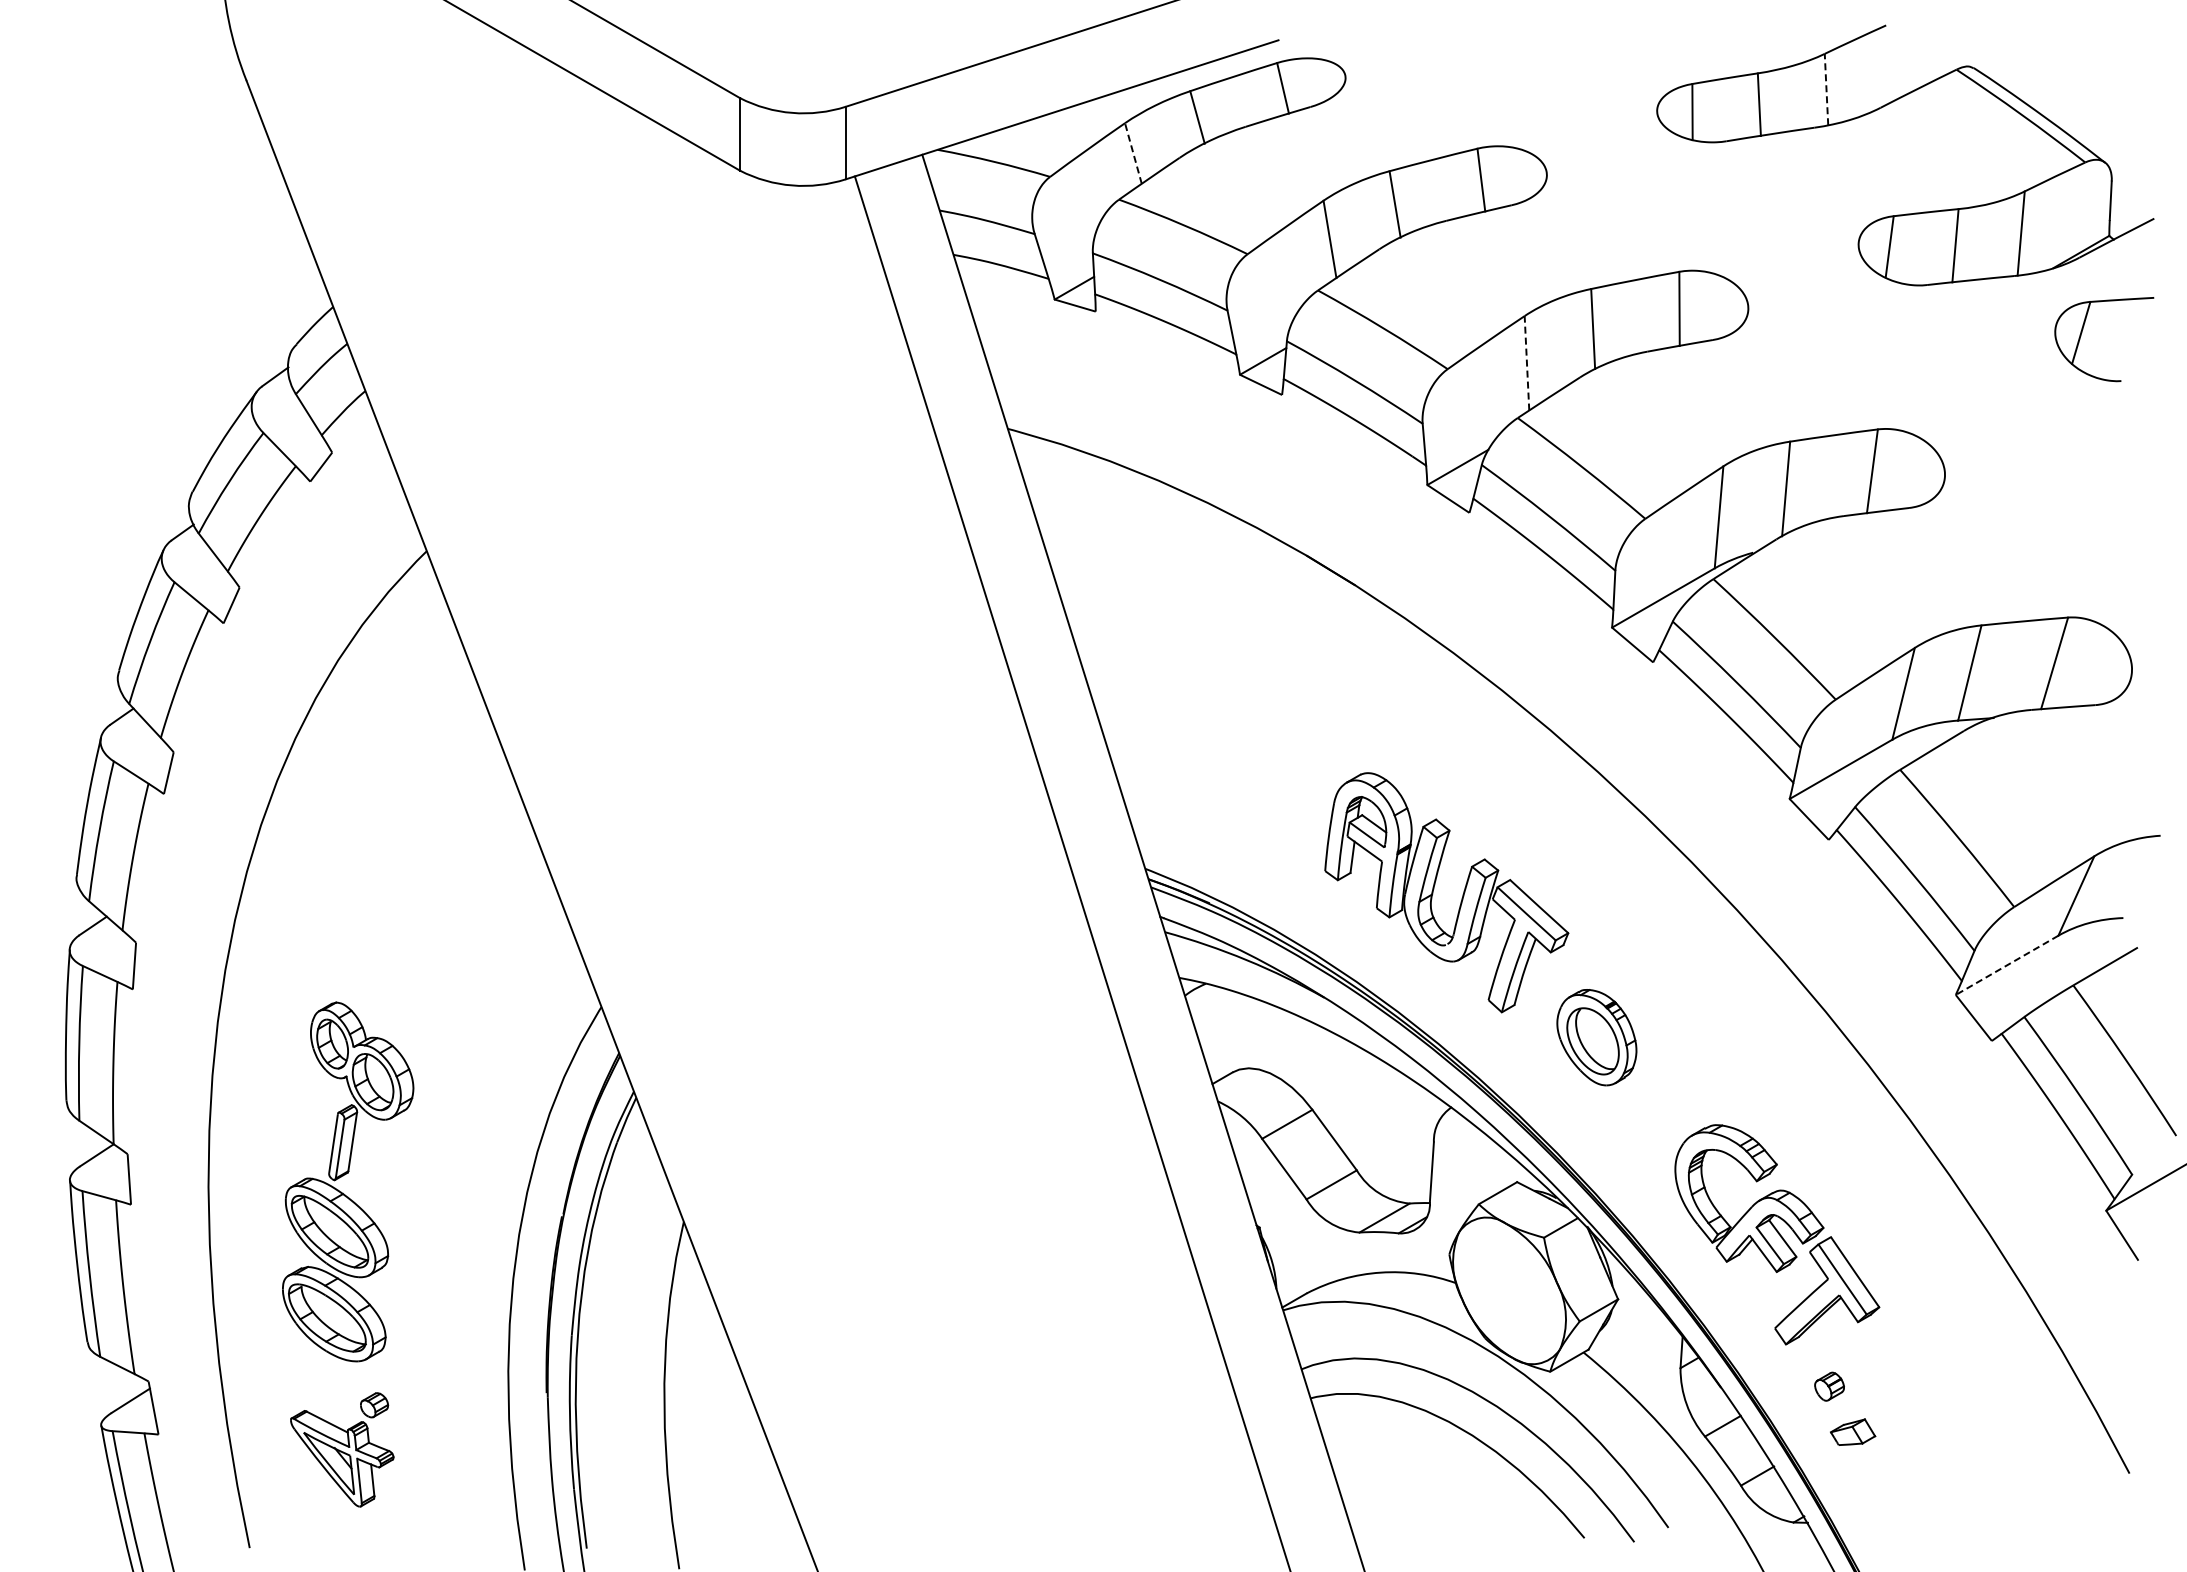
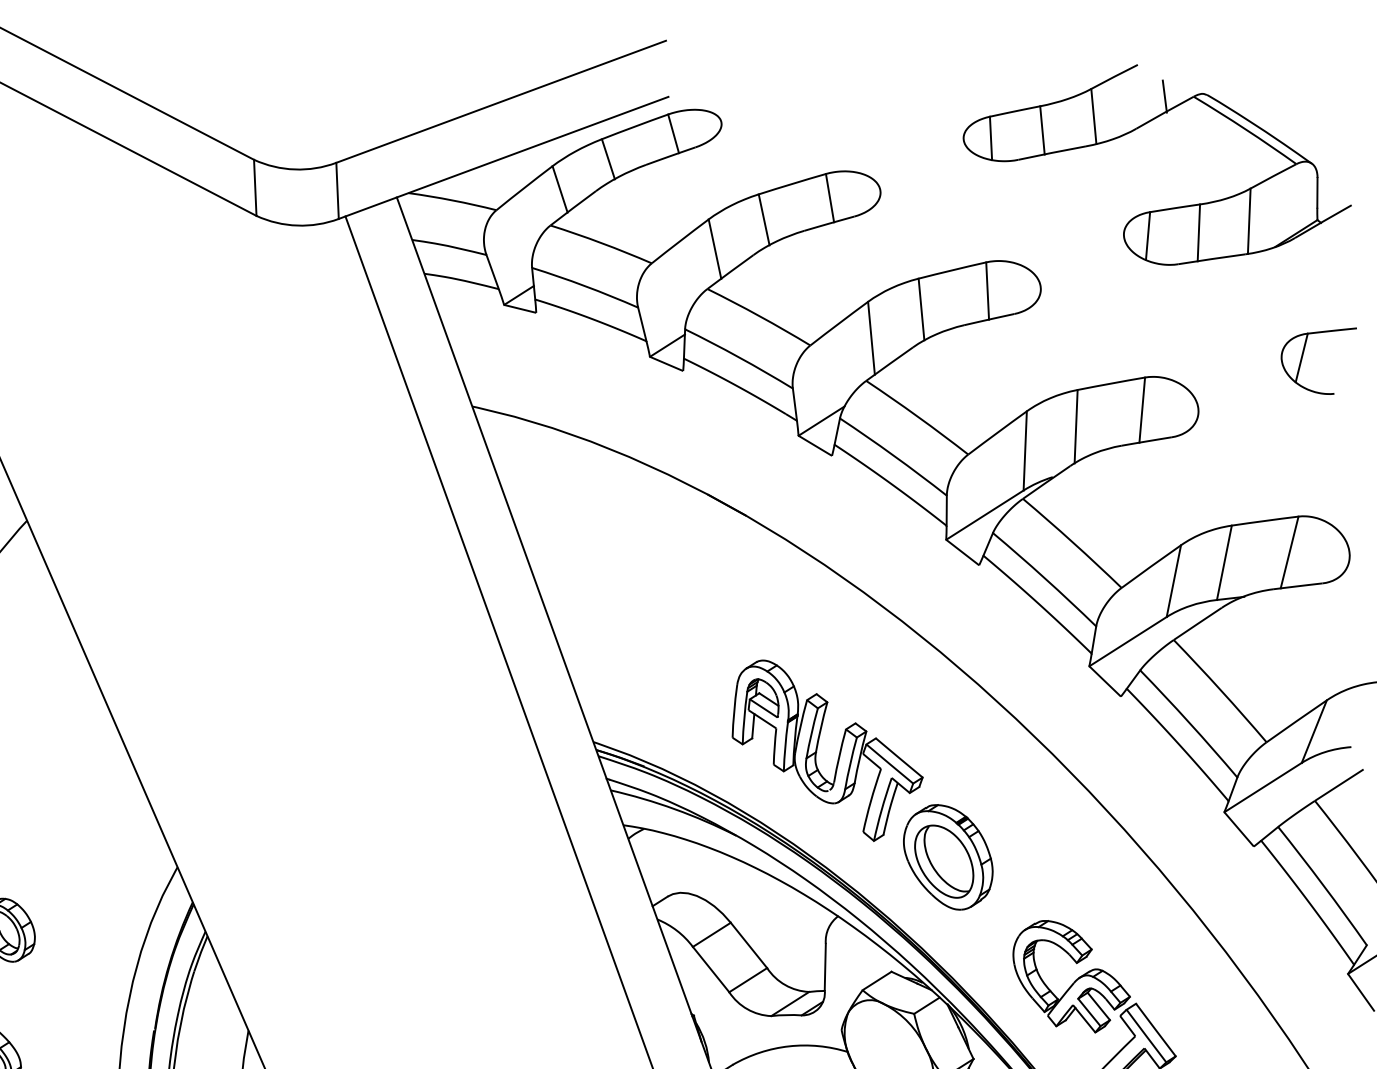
line: (1918, 67) -> (1164, 96), added
line: (1826, 89) -> (1093, 116), dashed -> solid
line: (1133, 153) -> (560, 189), dashed -> solid
part: (2082, 332) -> (1302, 357), moved
line: (1526, 362) -> (871, 337), dashed -> solid
line: (2006, 965) -> (1262, 787), dashed -> solid
part: (1596, 1037) -> (948, 857), size x1.43

